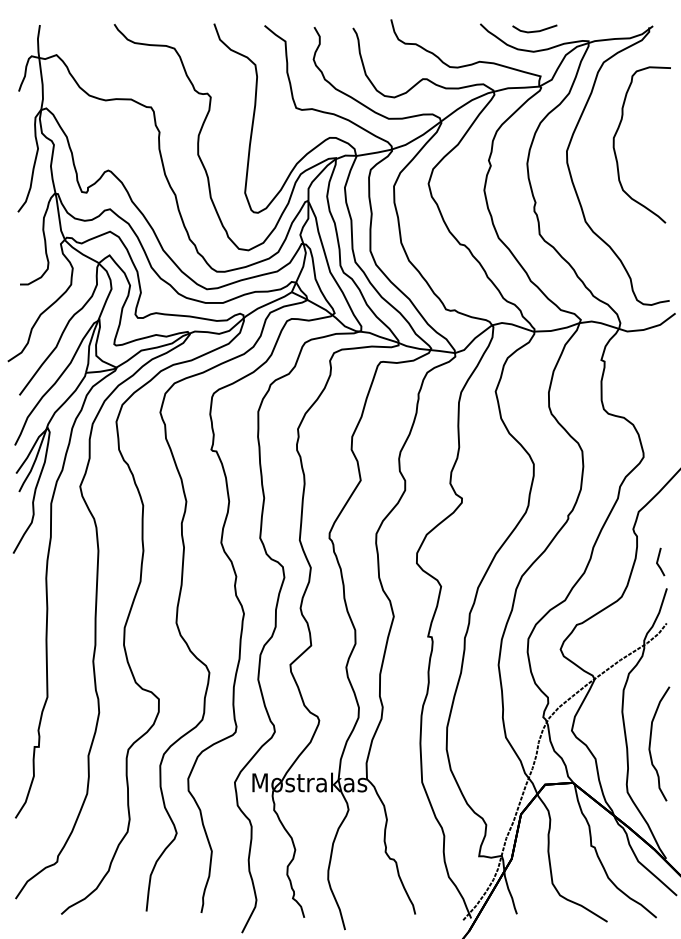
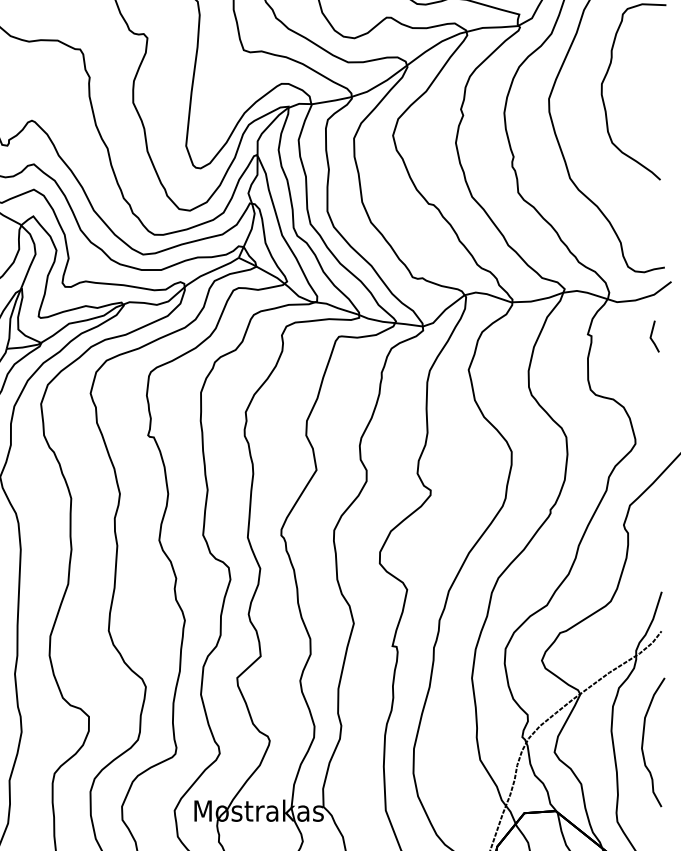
line: (658, 561) -> (652, 335), moved
curve: (651, 741) -> (644, 739), moved

